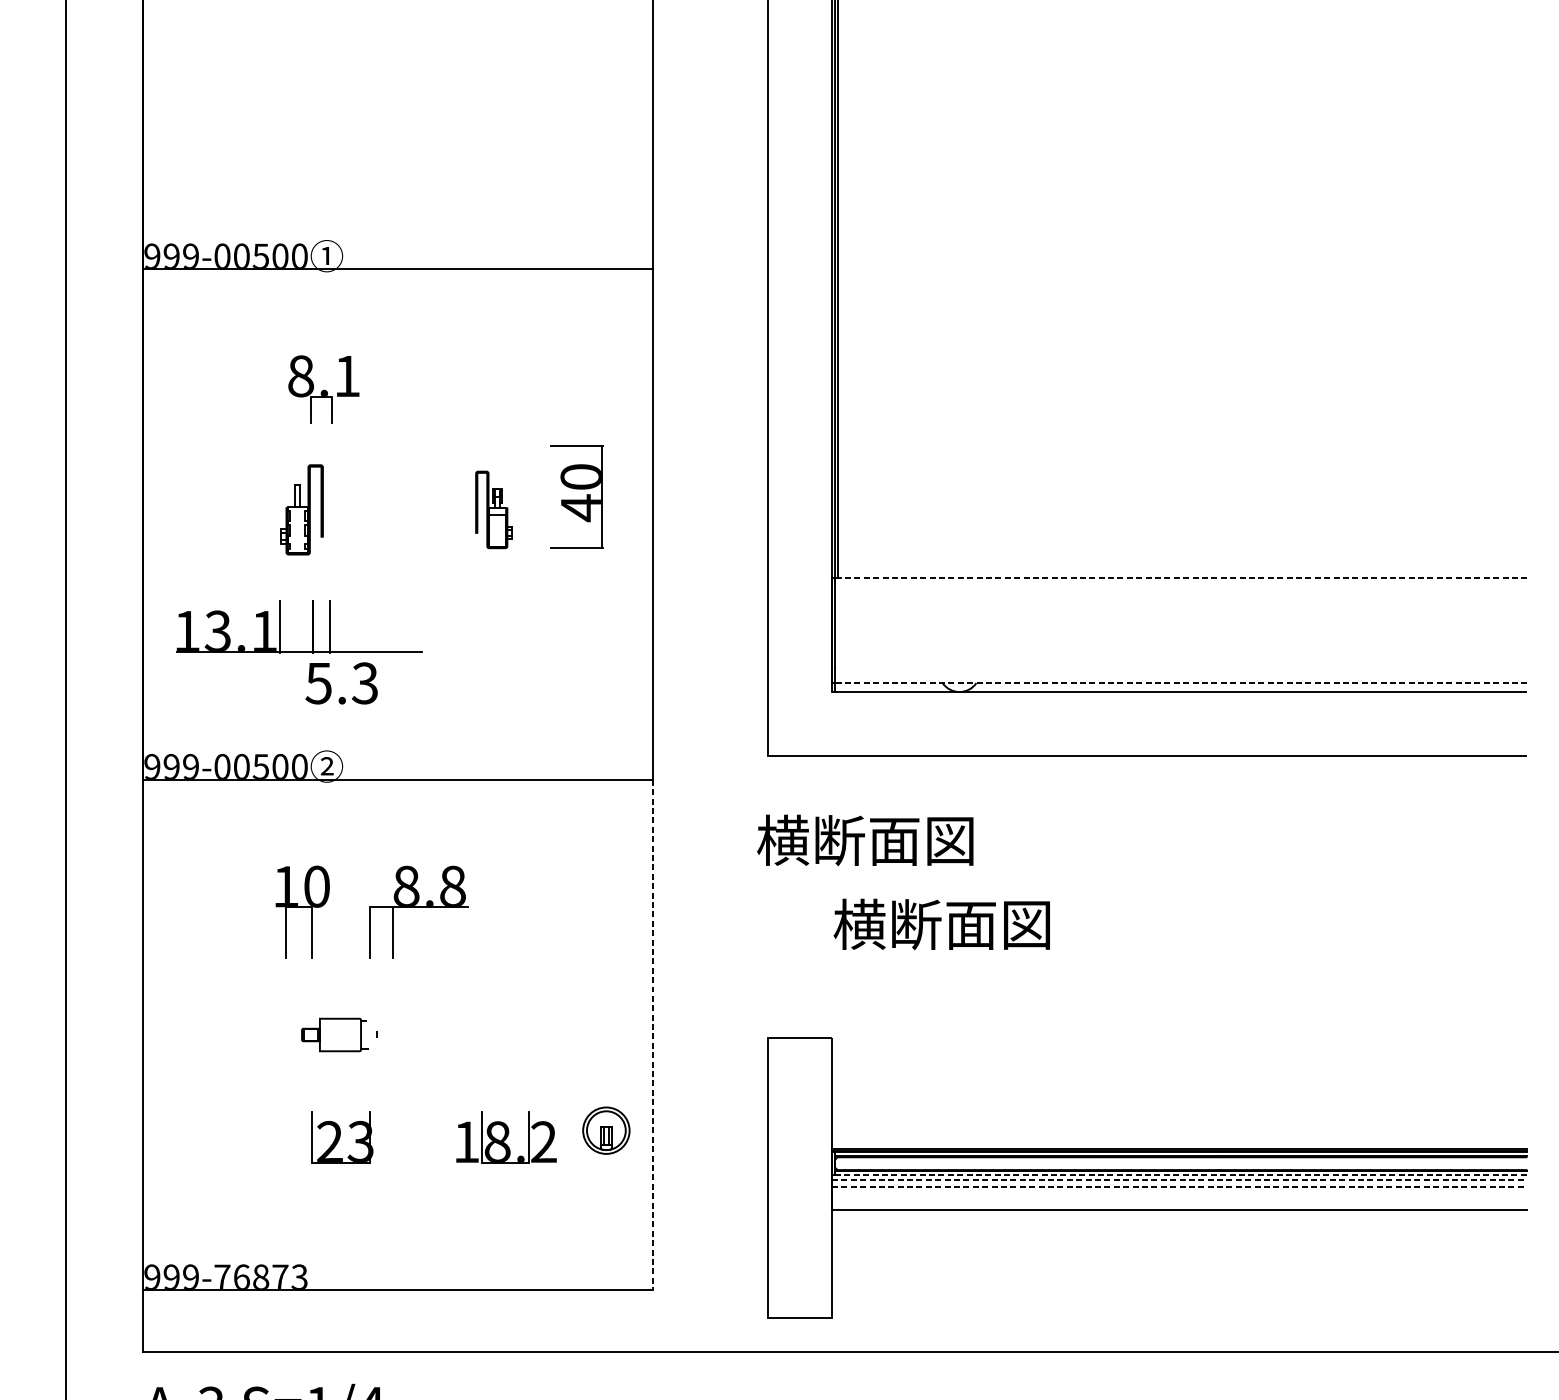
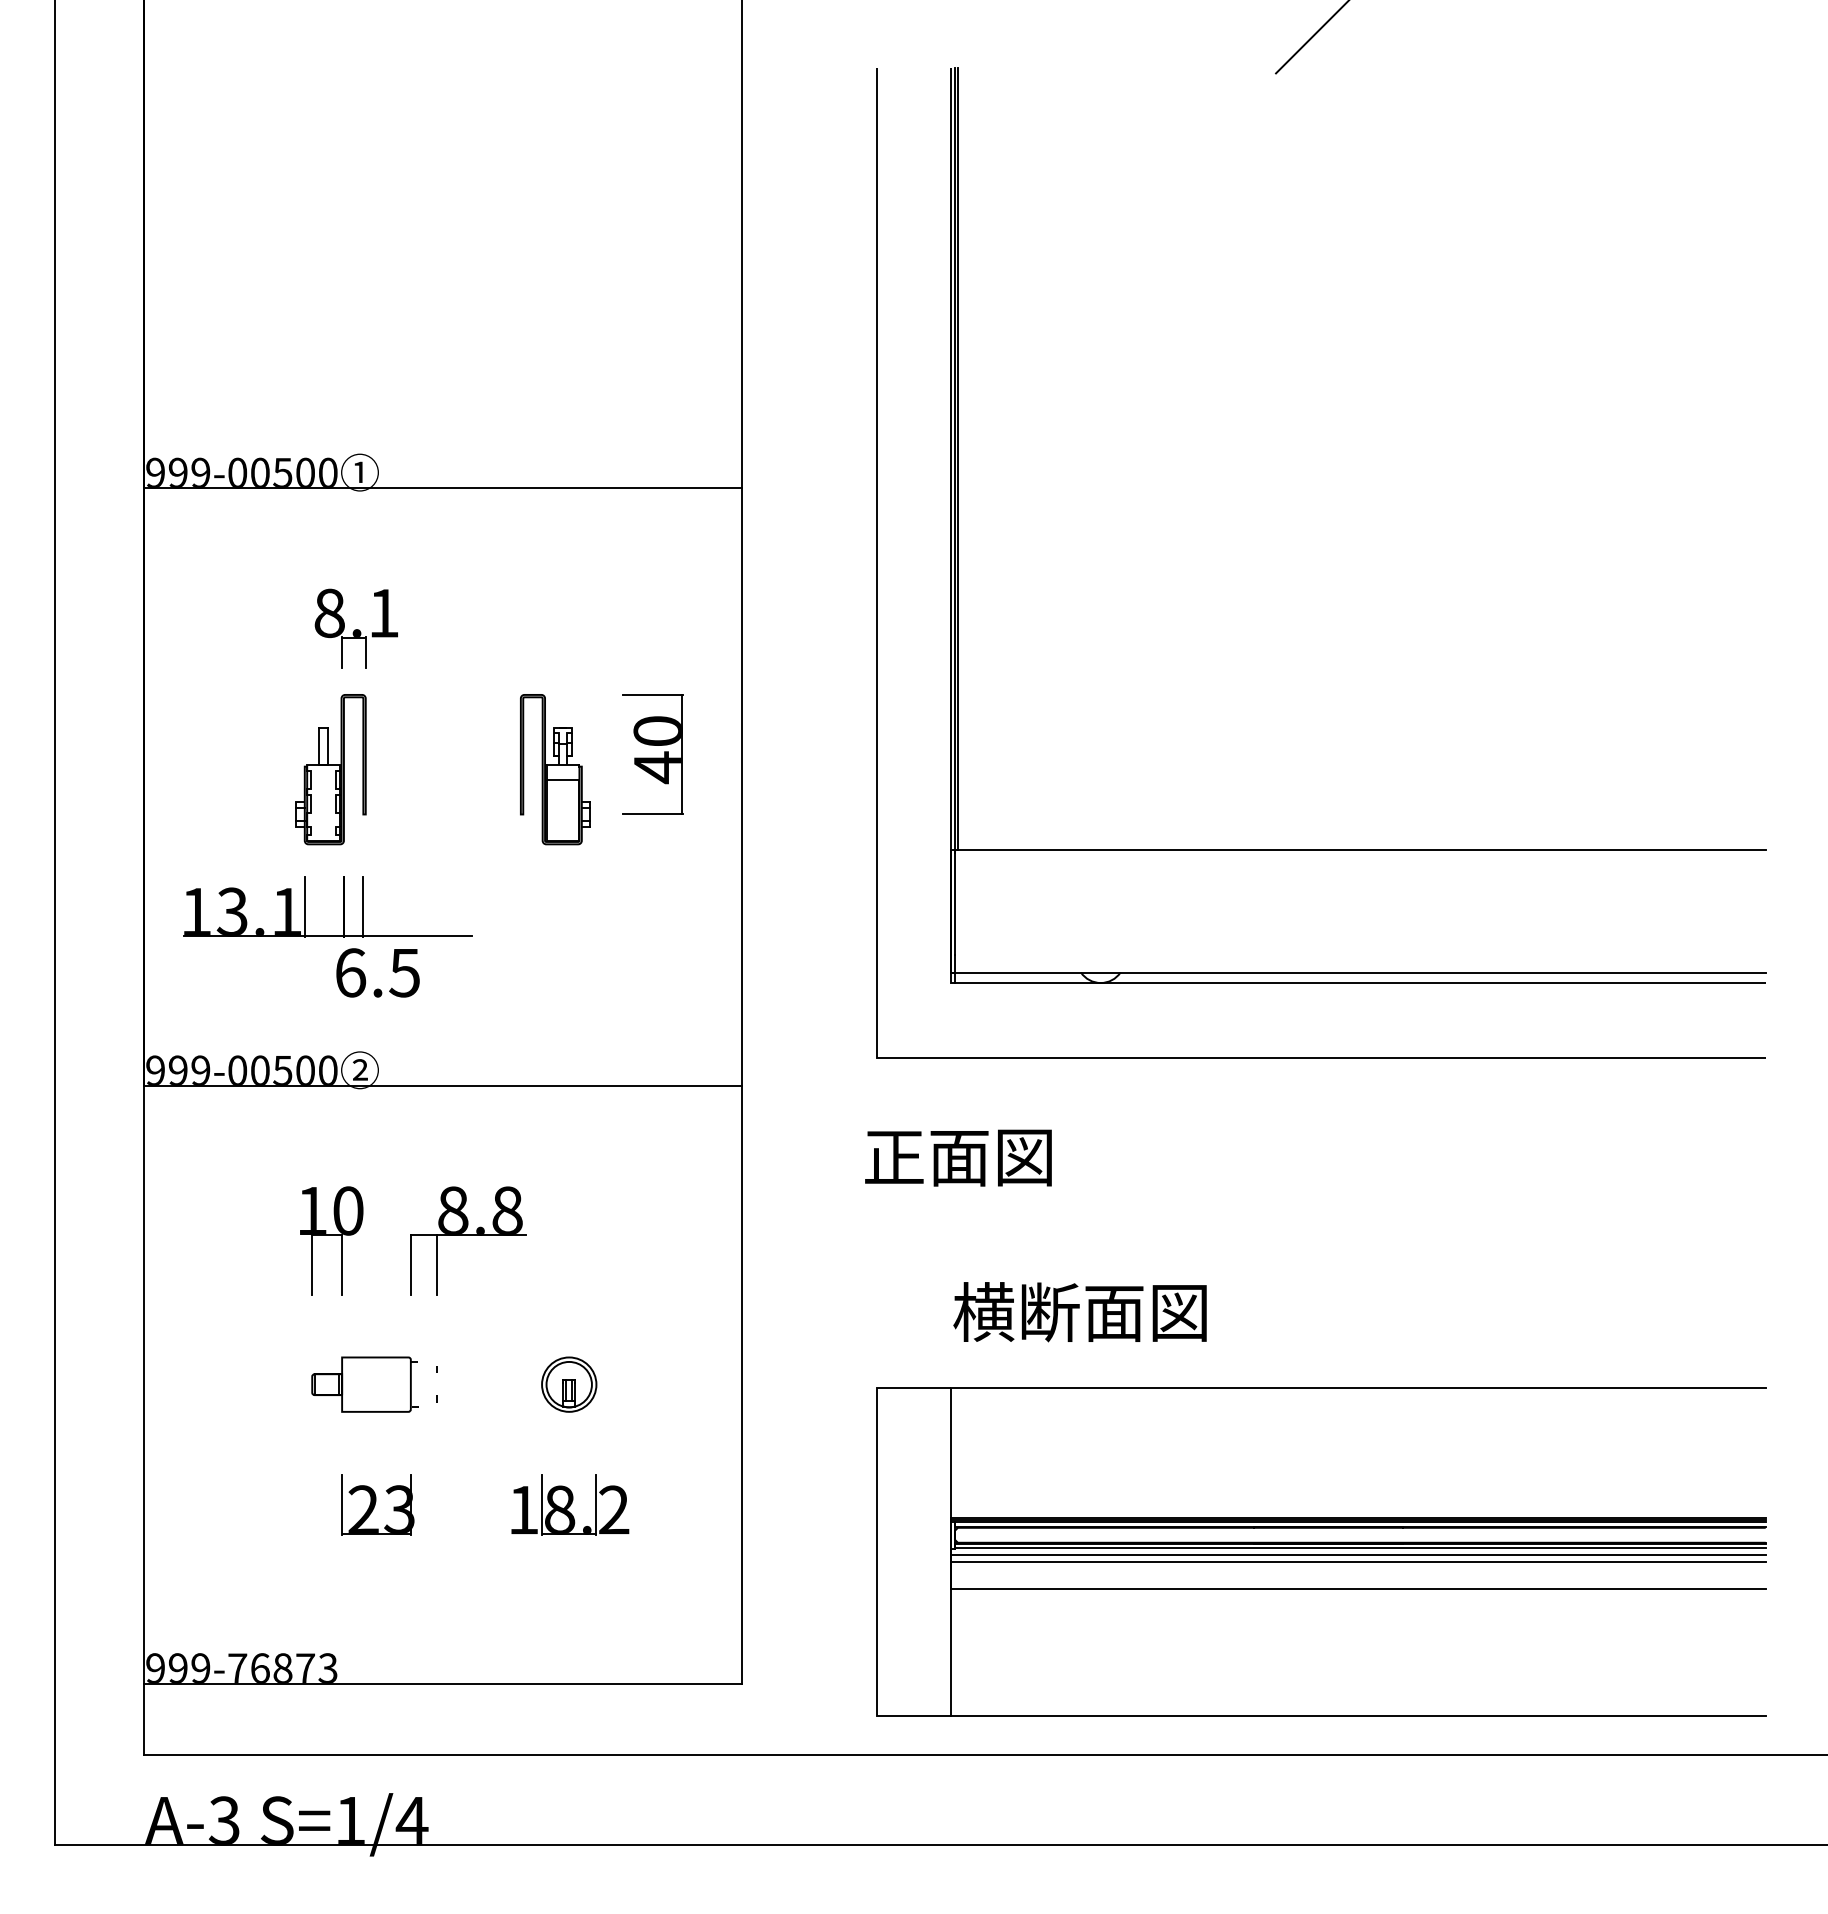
part: (301, 509) -> (330, 769), size x1.43
part: (493, 509) -> (555, 769), size x1.67
line: (1180, 578) -> (1359, 850), dashed -> solid
text: (341, 683) -> (376, 972), 5.3 -> 6.5
line: (1179, 683) -> (1358, 972), dashed -> solid
text: (864, 840) -> (989, 1156), 横断面図 -> 正面図
text: (941, 924) -> (1079, 1312), moved
part: (339, 1034) -> (374, 1384), size x1.43
line: (653, 1034) -> (742, 1384), dashed -> solid
line: (1179, 1037) -> (1358, 1387), added
part: (606, 1130) -> (569, 1384), moved
line: (1181, 1174) -> (1360, 1548), dashed -> solid
line: (1180, 1180) -> (1359, 1554), dashed -> solid
line: (1180, 1186) -> (1359, 1562), dashed -> solid
line: (1179, 1318) -> (1358, 1716), added

